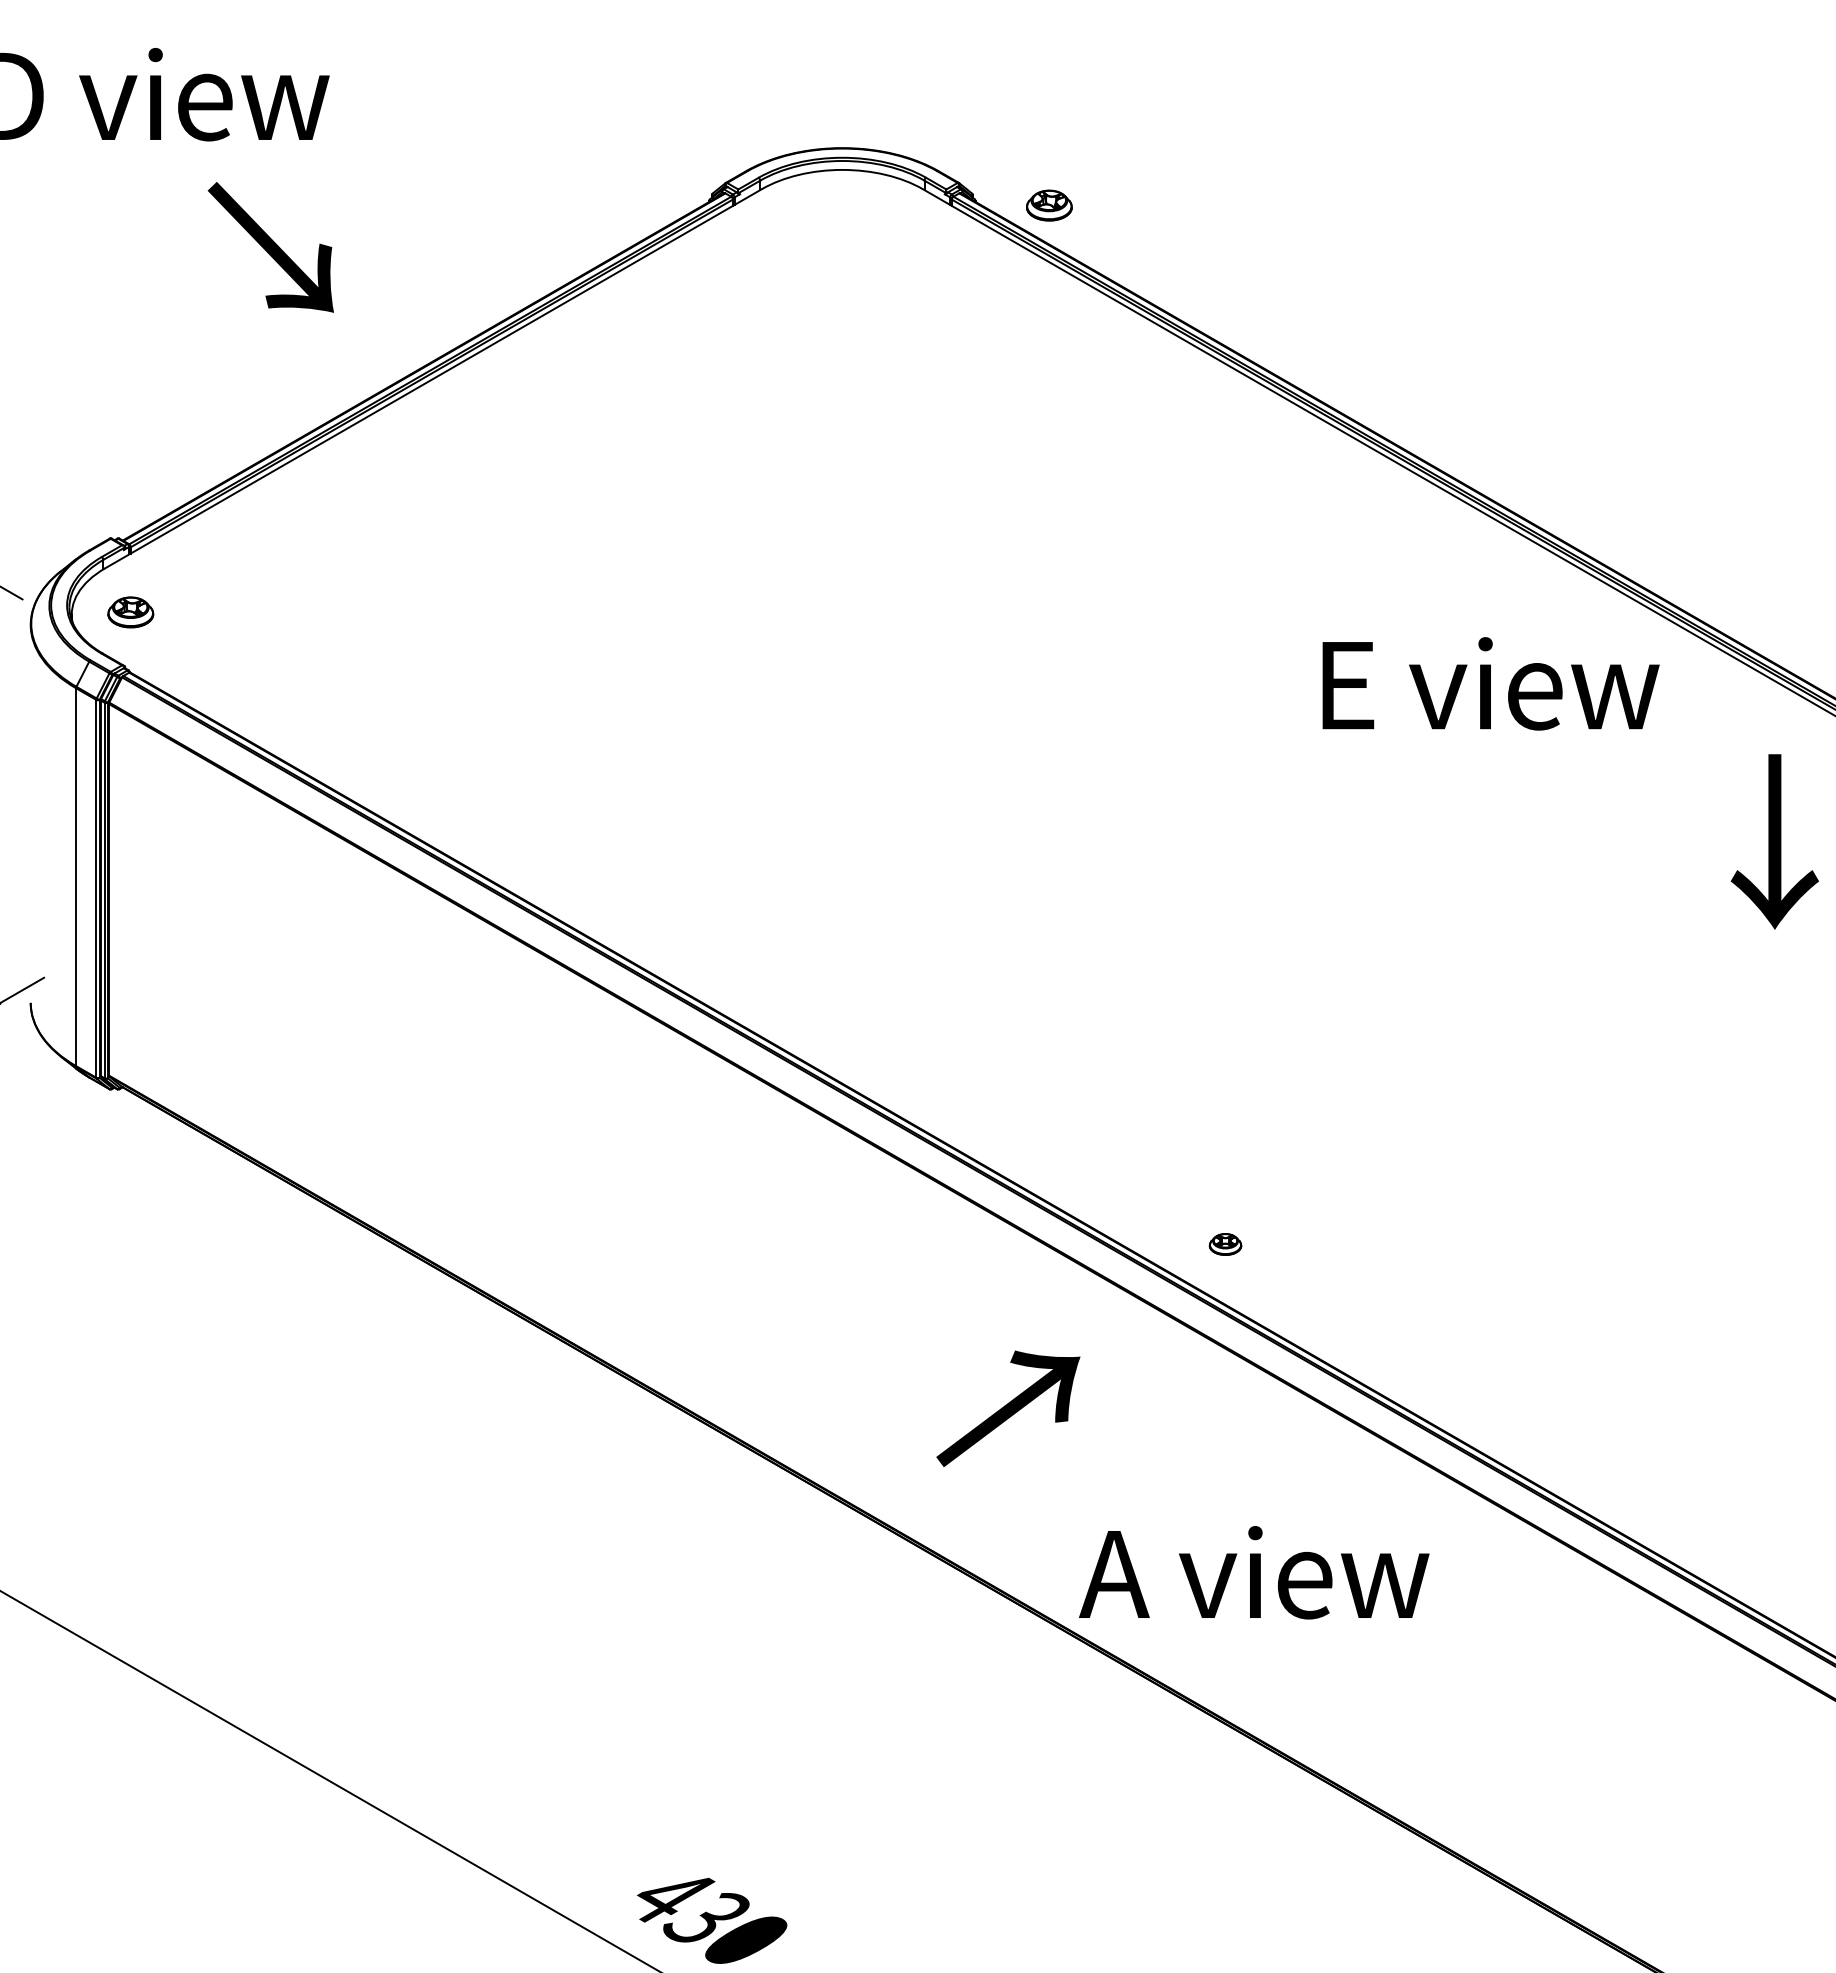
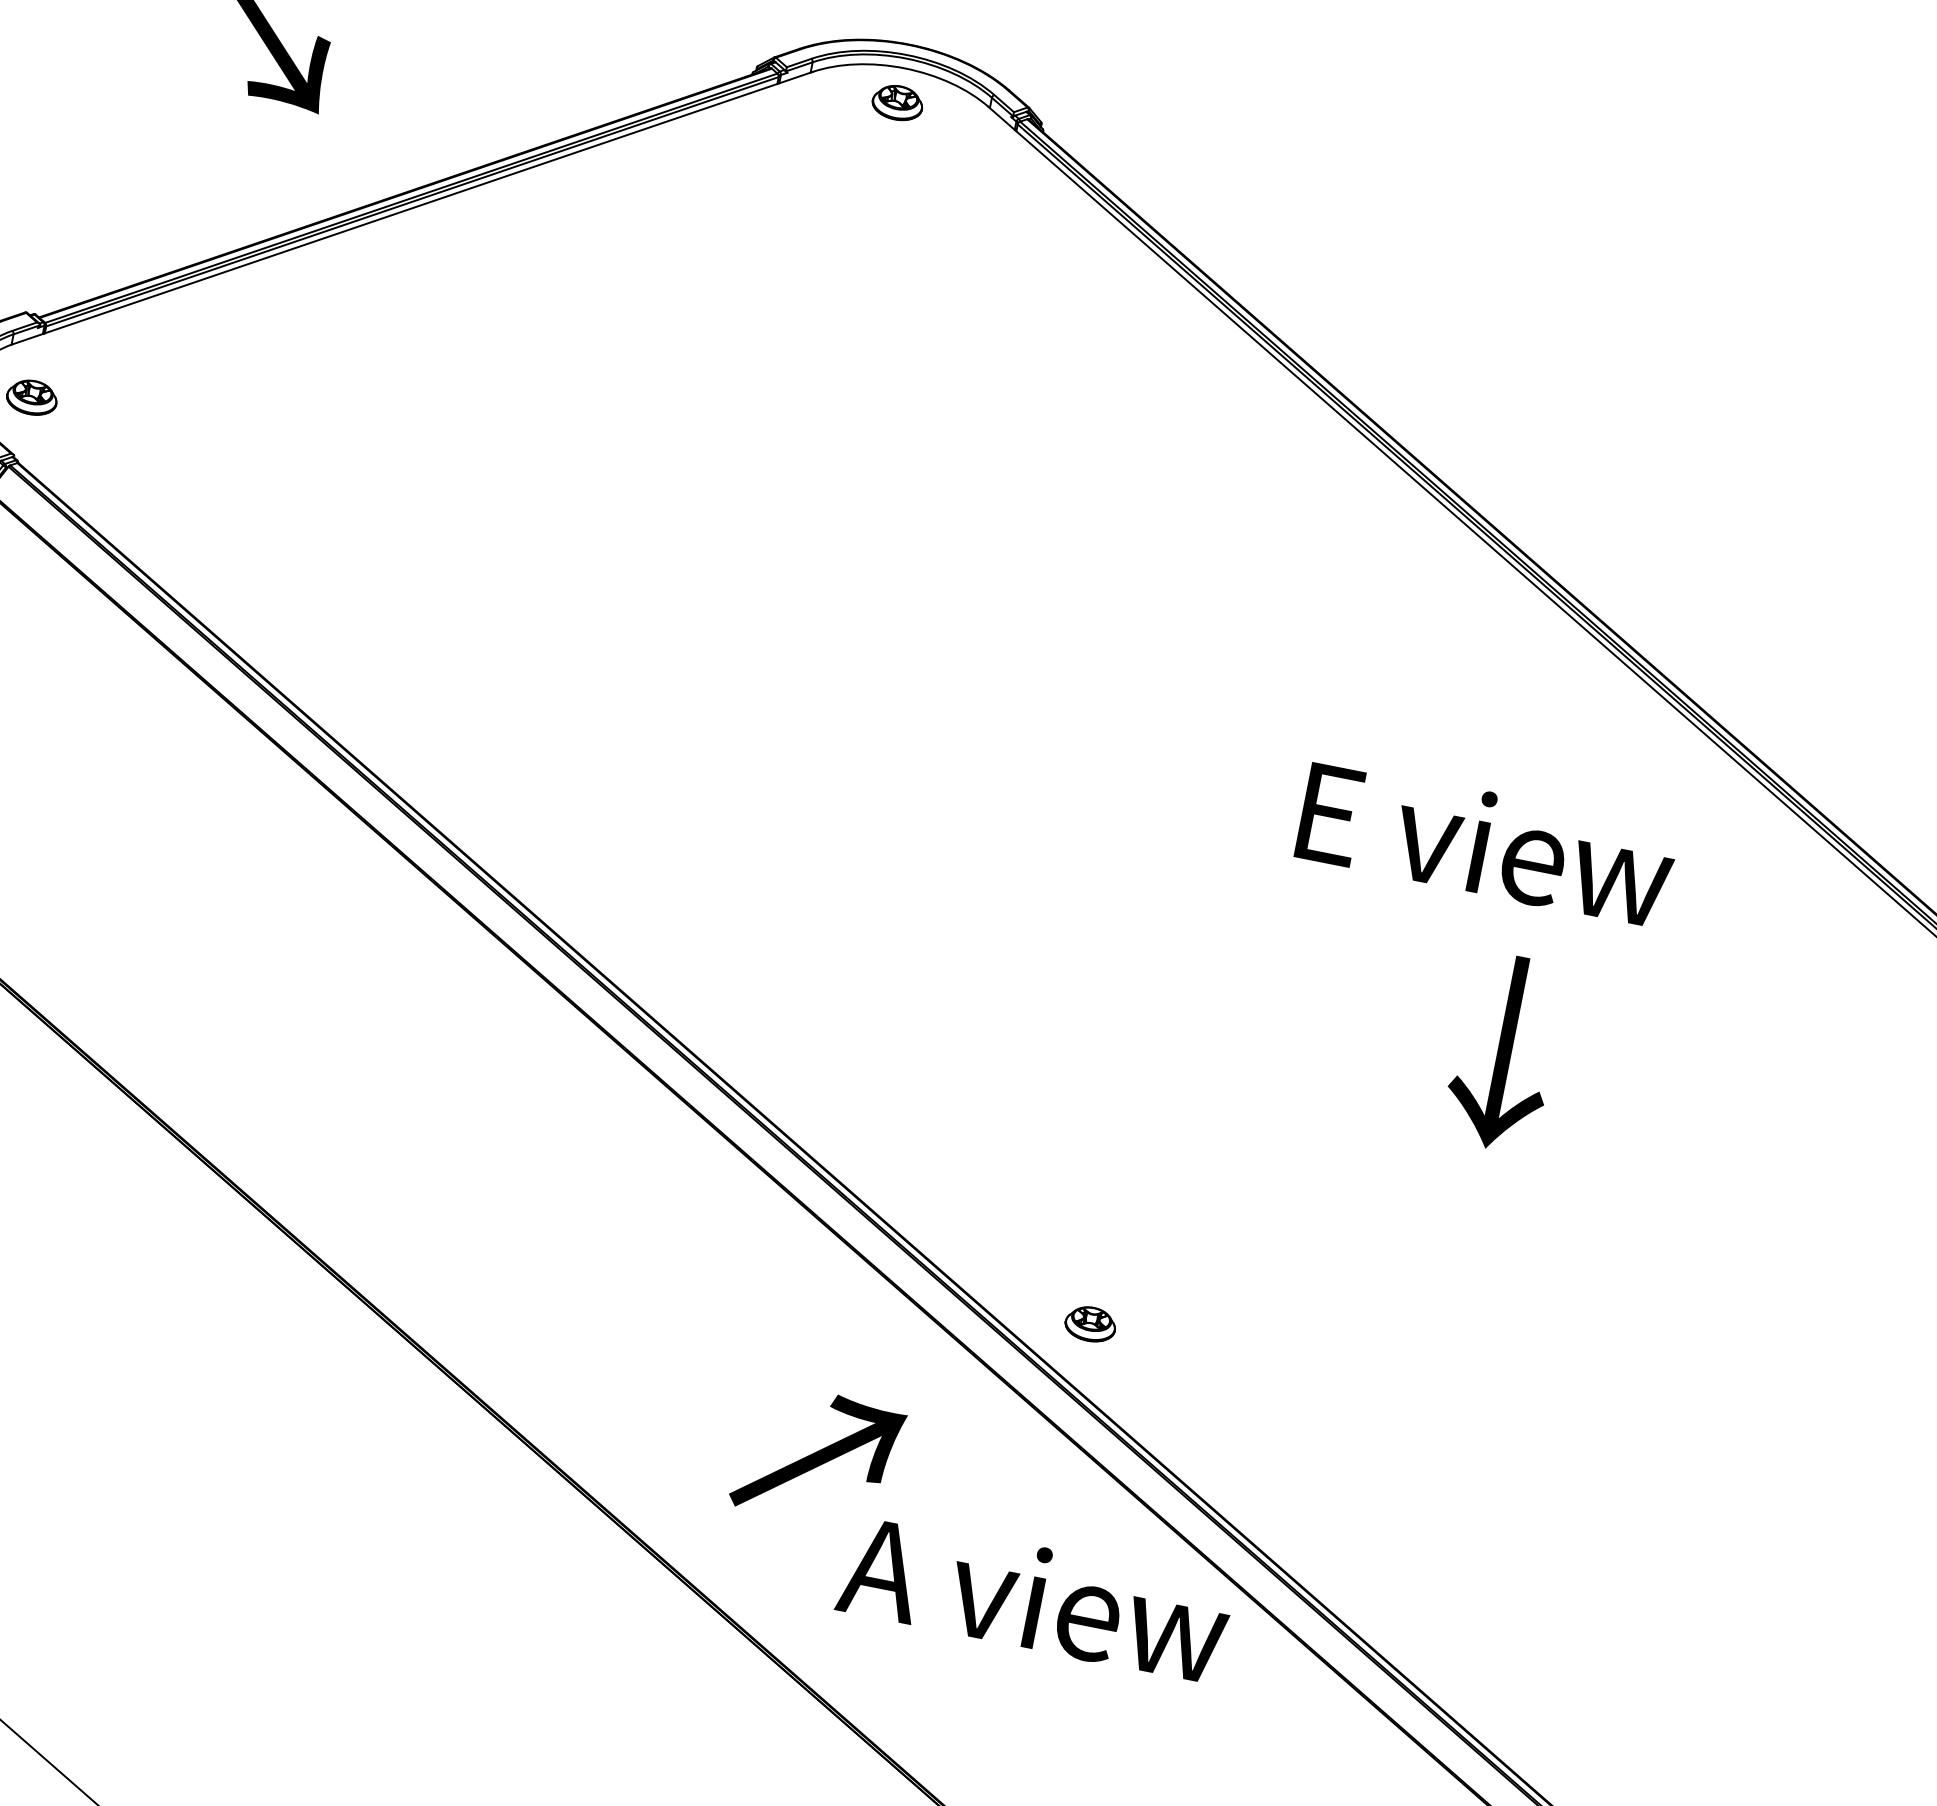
part: (1049, 205) -> (897, 102), moved
text: (1490, 683) -> (1486, 843), moved
text: (1774, 841) -> (1504, 1052), moved
part: (1225, 1244) -> (1090, 1324), size x1.43
text: (1254, 1572) -> (1035, 1598), moved

